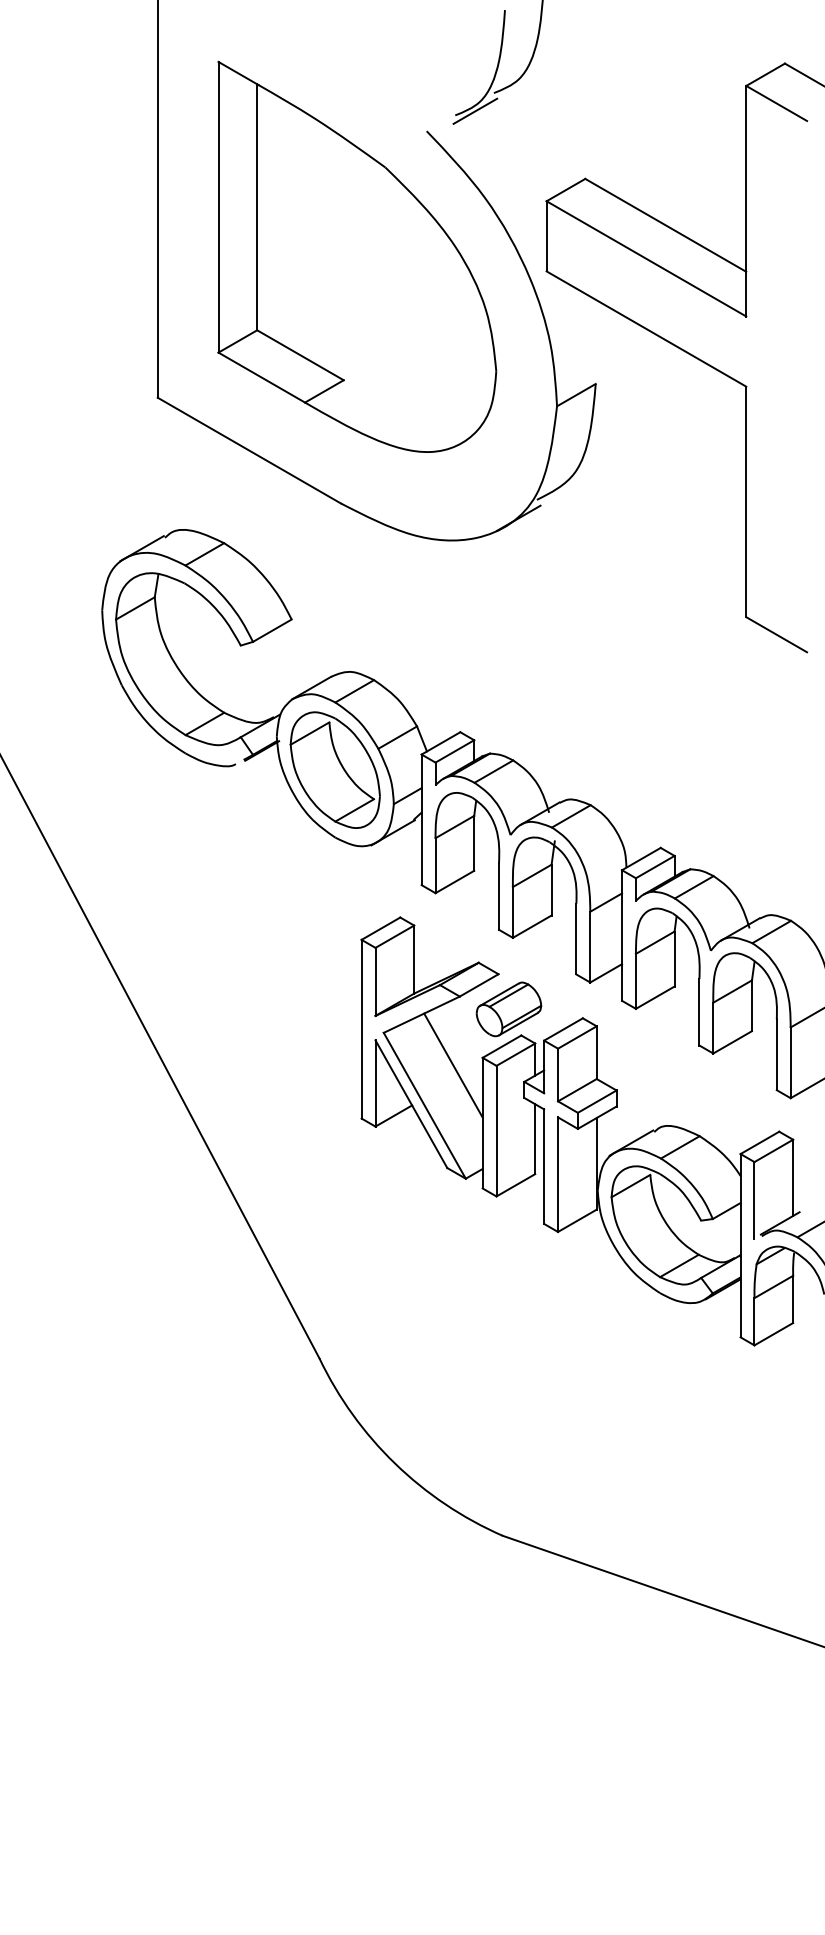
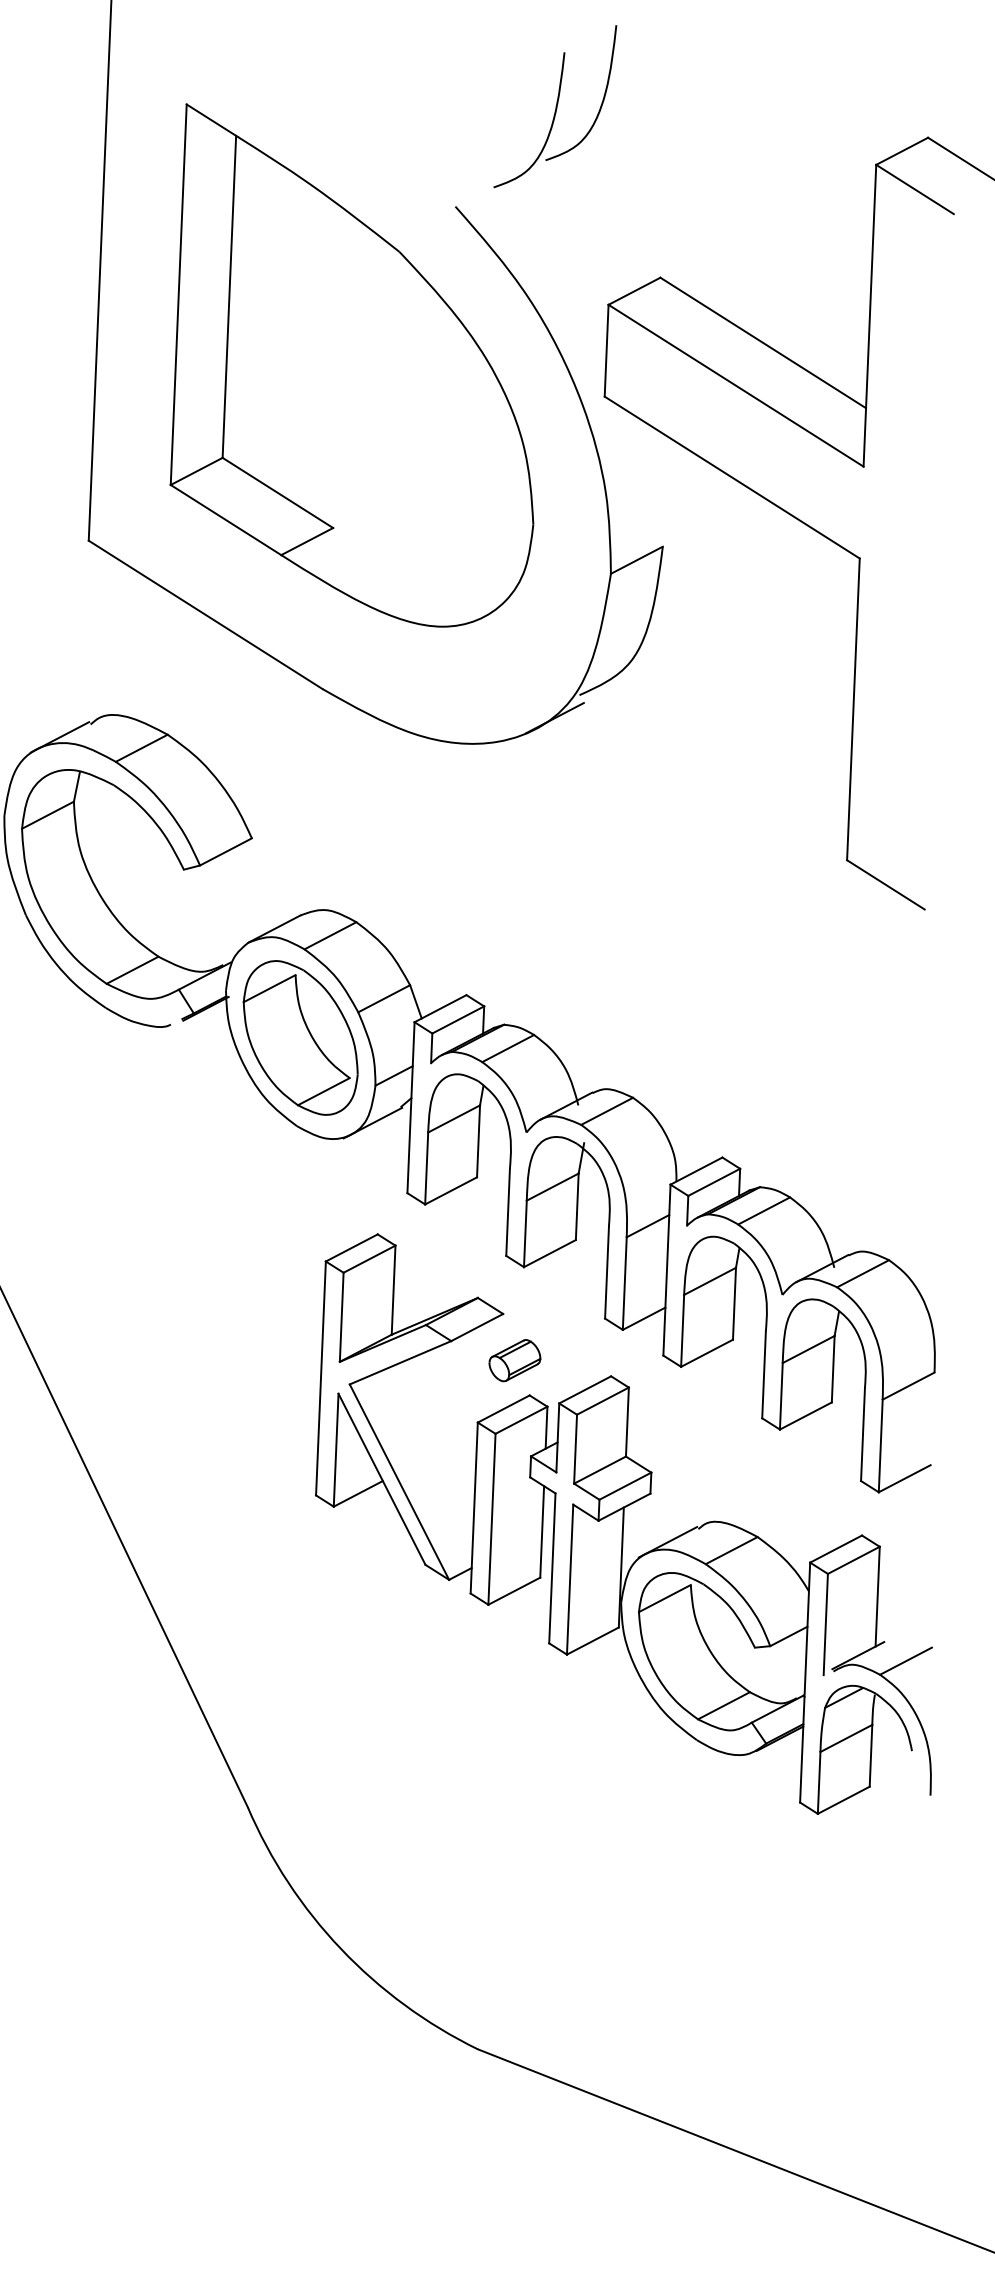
line: (475, 110) -> (520, 182), removed
part: (508, 1009) -> (514, 1360), size x0.6
line: (453, 1065) -> (439, 1430), removed

